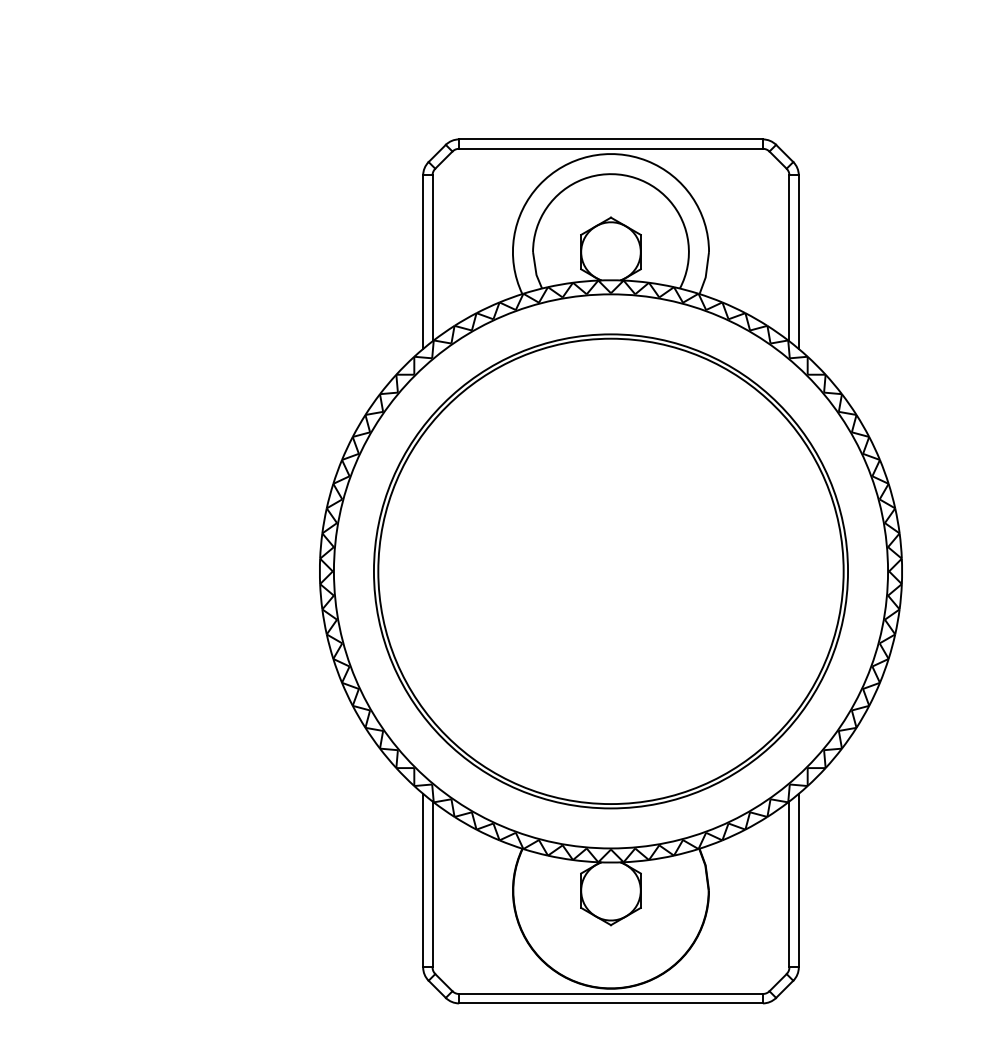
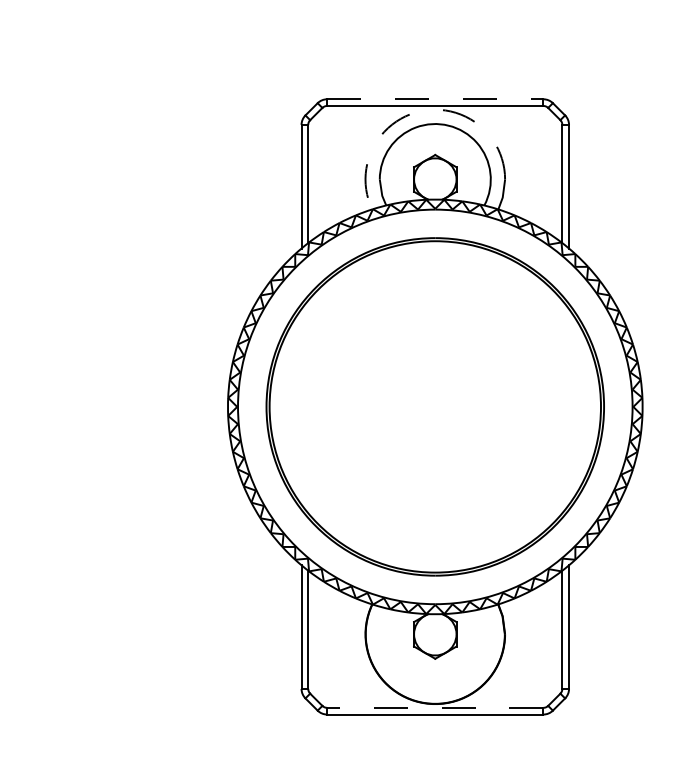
line: (610, 139) -> (434, 99), solid -> dashed
arc: (589, 156) -> (419, 111), solid -> dashed
line: (610, 994) -> (434, 708), solid -> dashed

